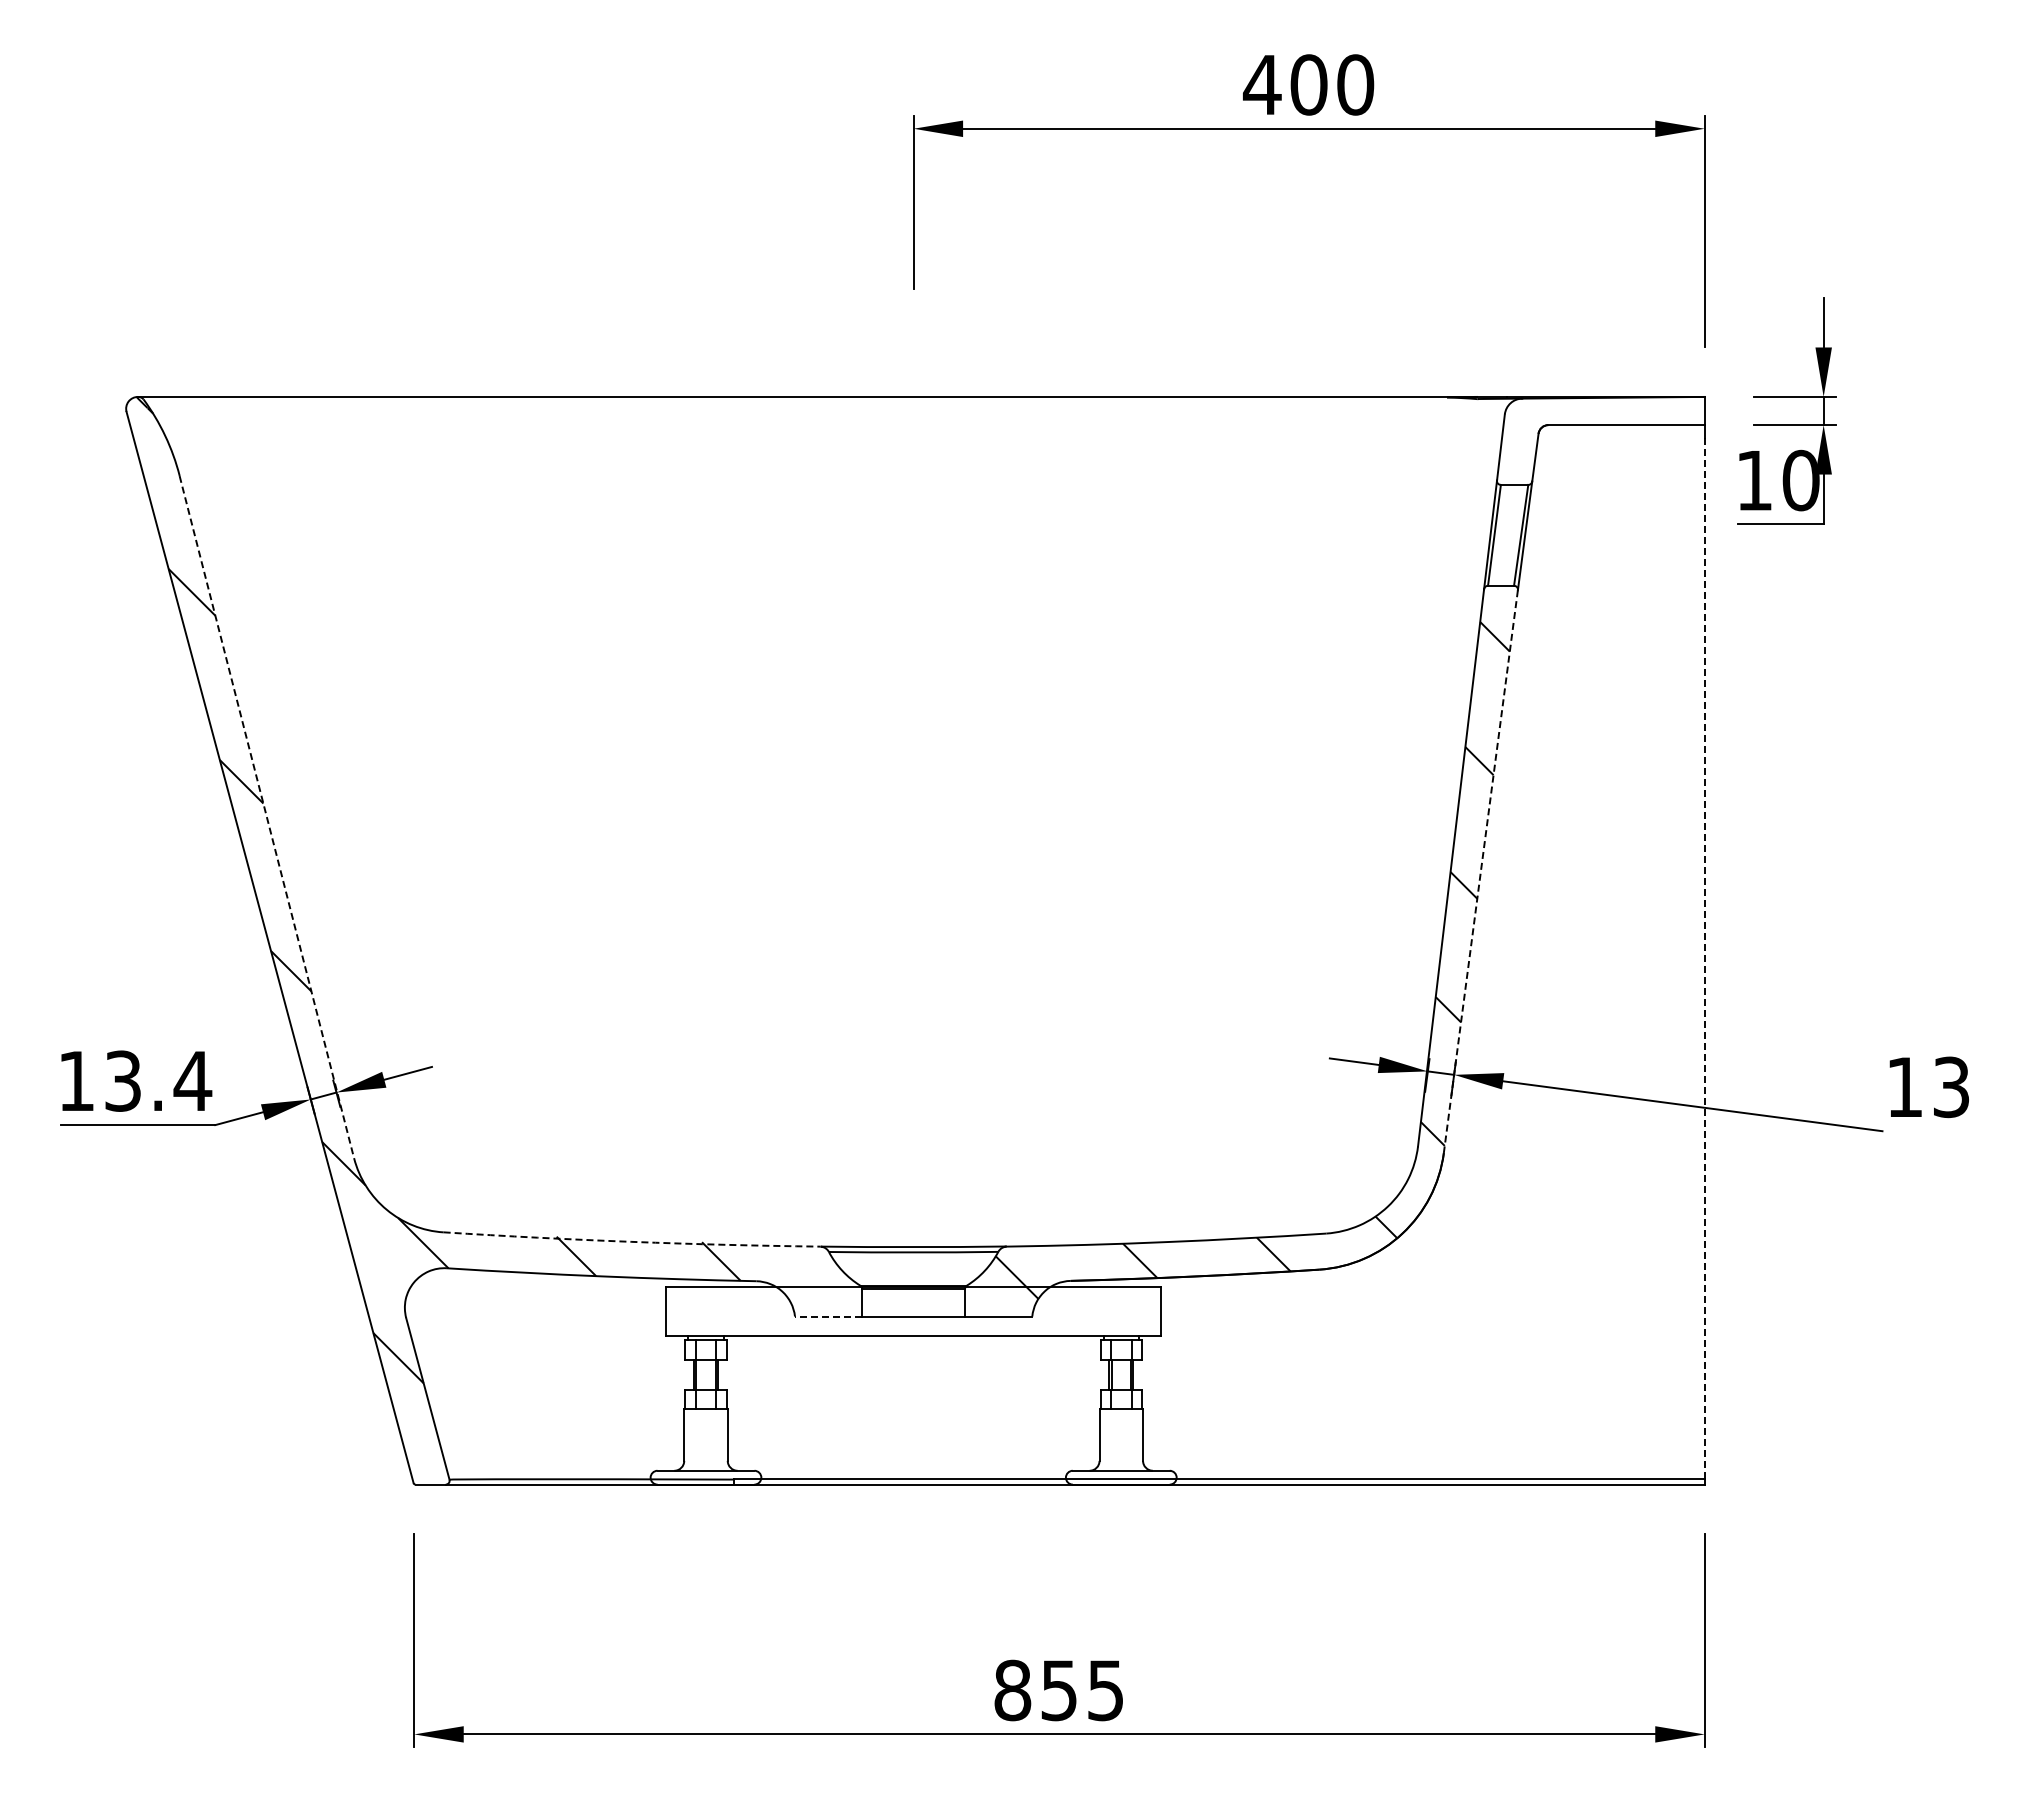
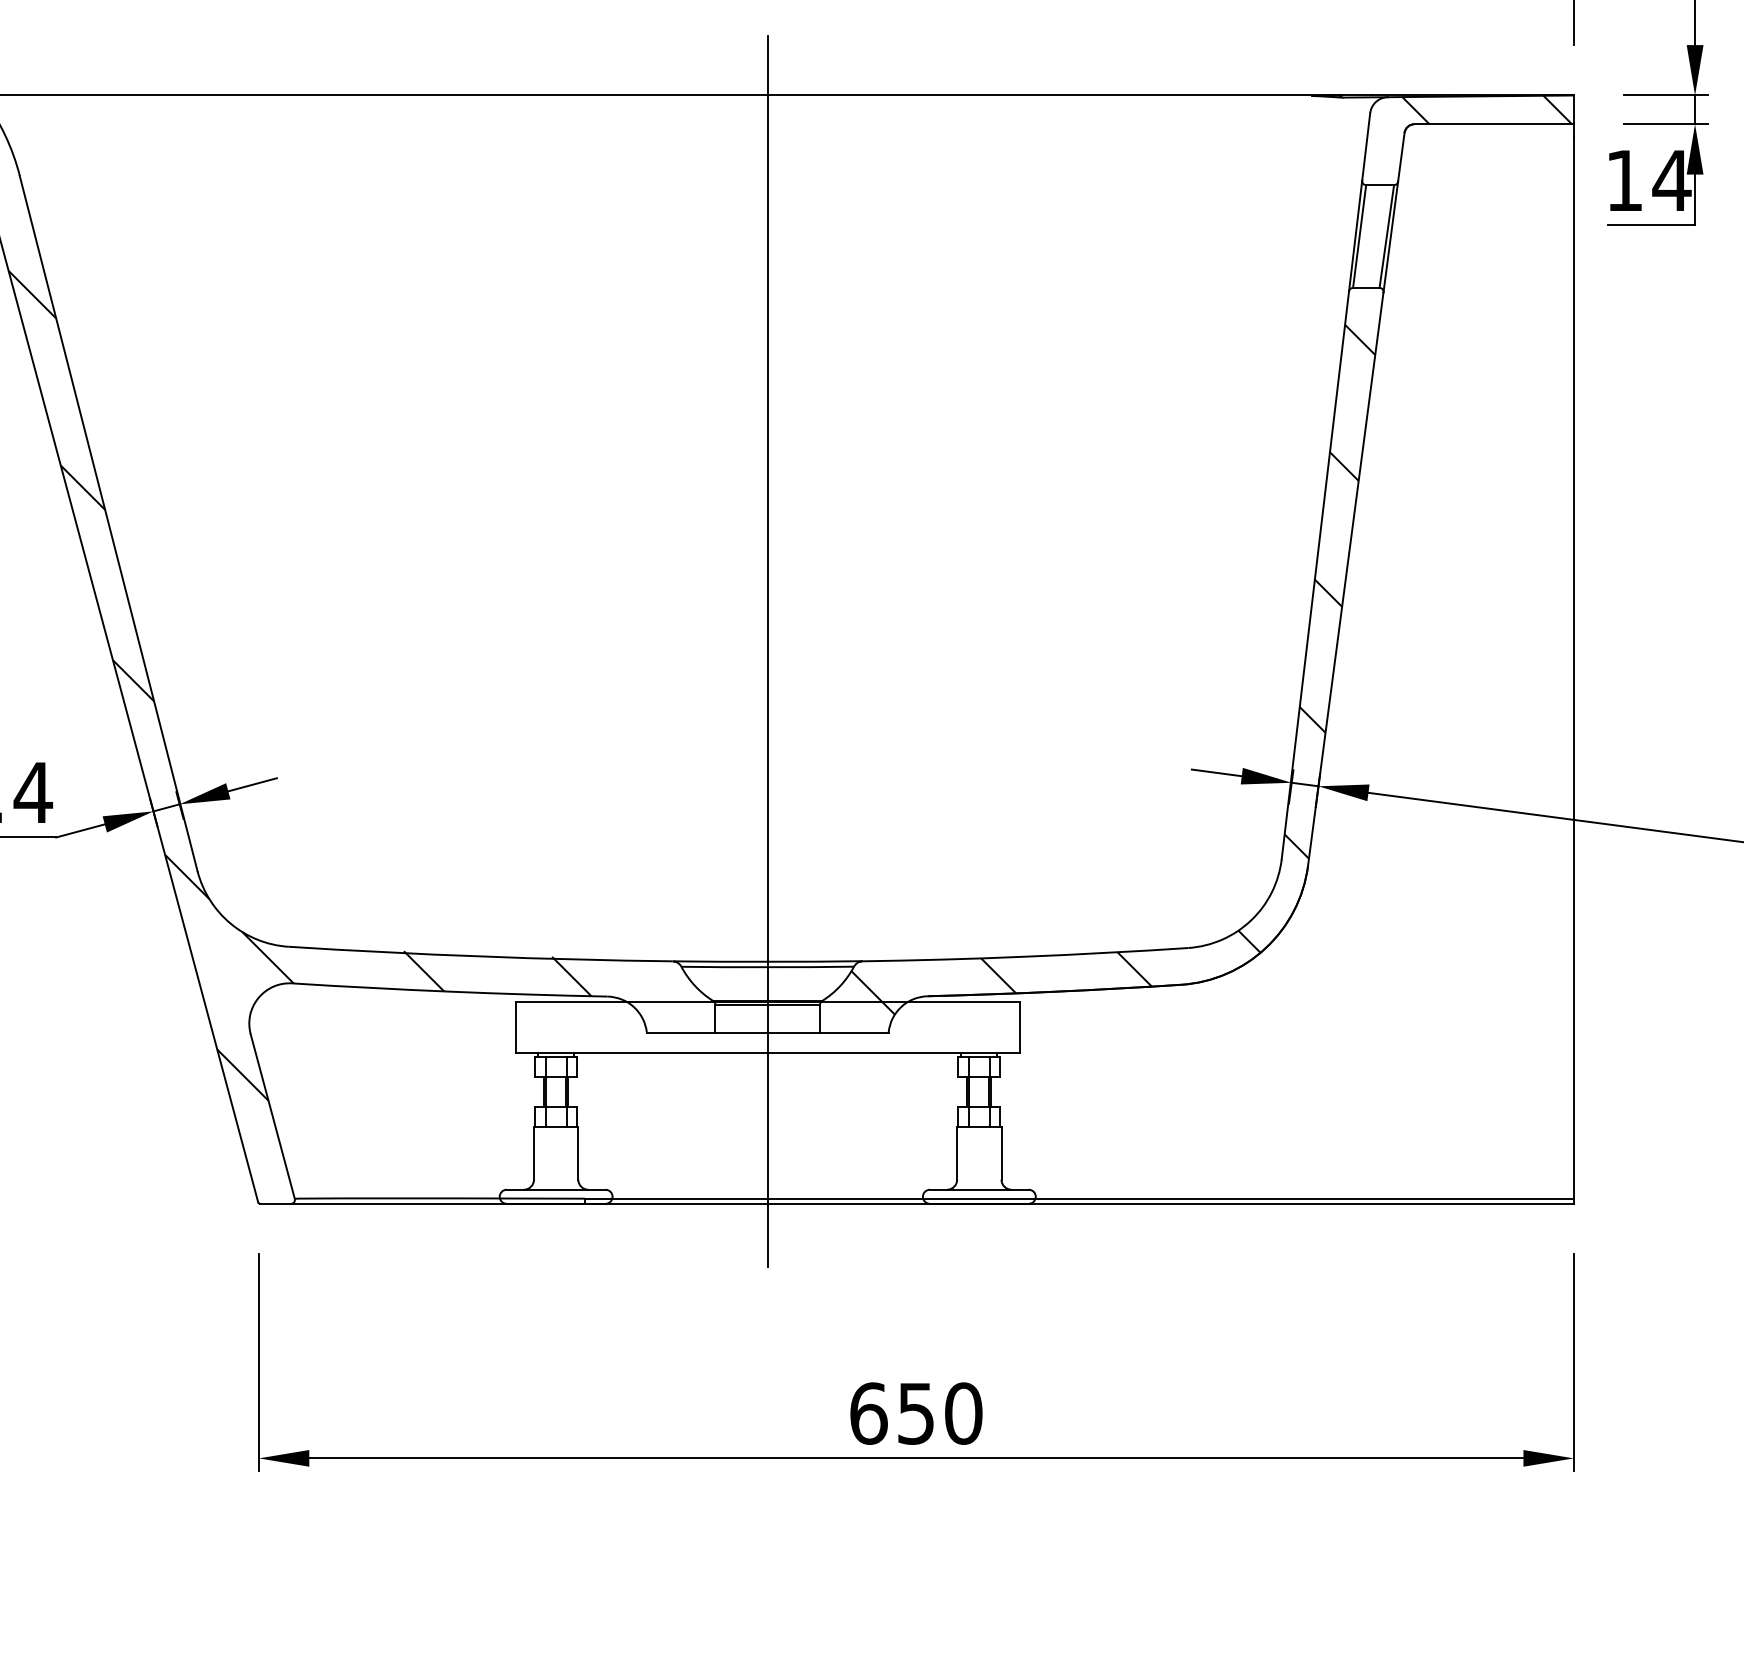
hatch: (1619, 411) -> (1487, 110), added
text: (1800, 480) -> (1671, 180), 10 -> 14
line: (266, 817) -> (108, 524), dashed -> solid
line: (1480, 871) -> (1345, 579), dashed -> solid
line: (913, 942) -> (767, 651), added
line: (1704, 958) -> (1573, 667), dashed -> solid
arc: (631, 1241) -> (480, 956), dashed -> solid
line: (828, 1316) -> (680, 1032), dashed -> solid
text: (1059, 1690) -> (916, 1413), 855 -> 650

